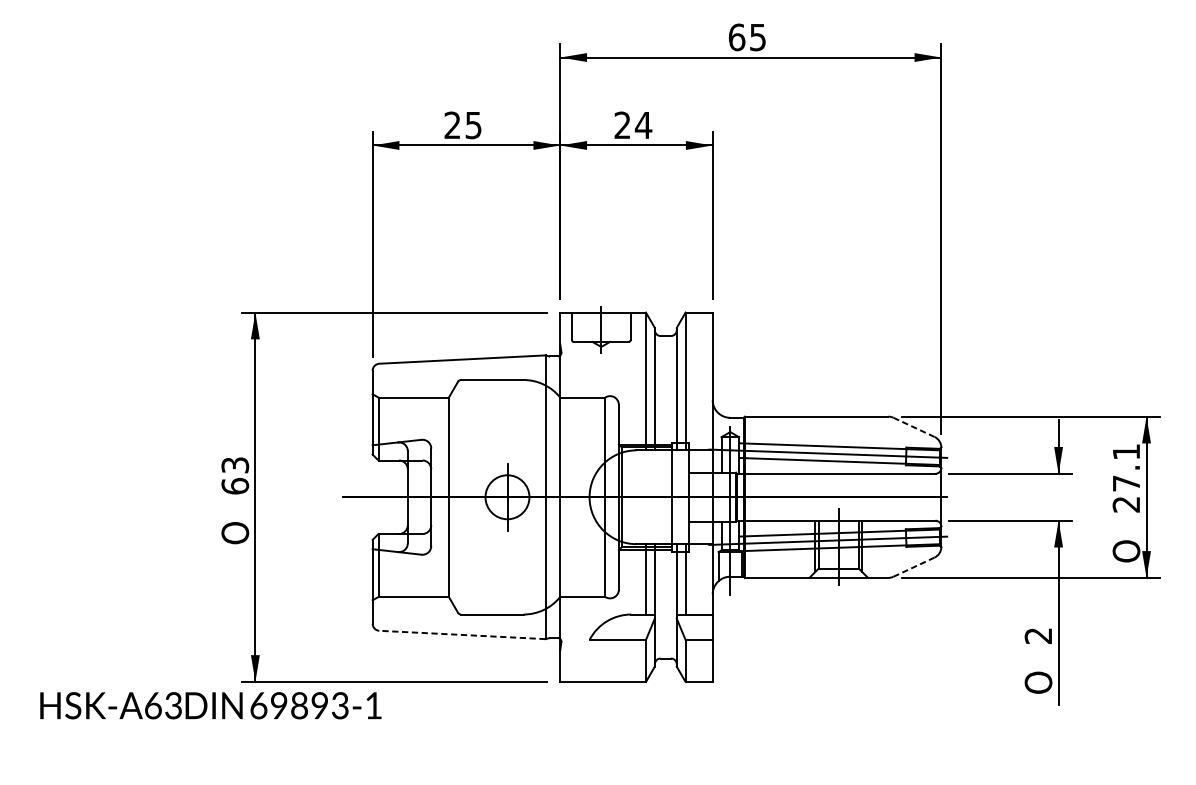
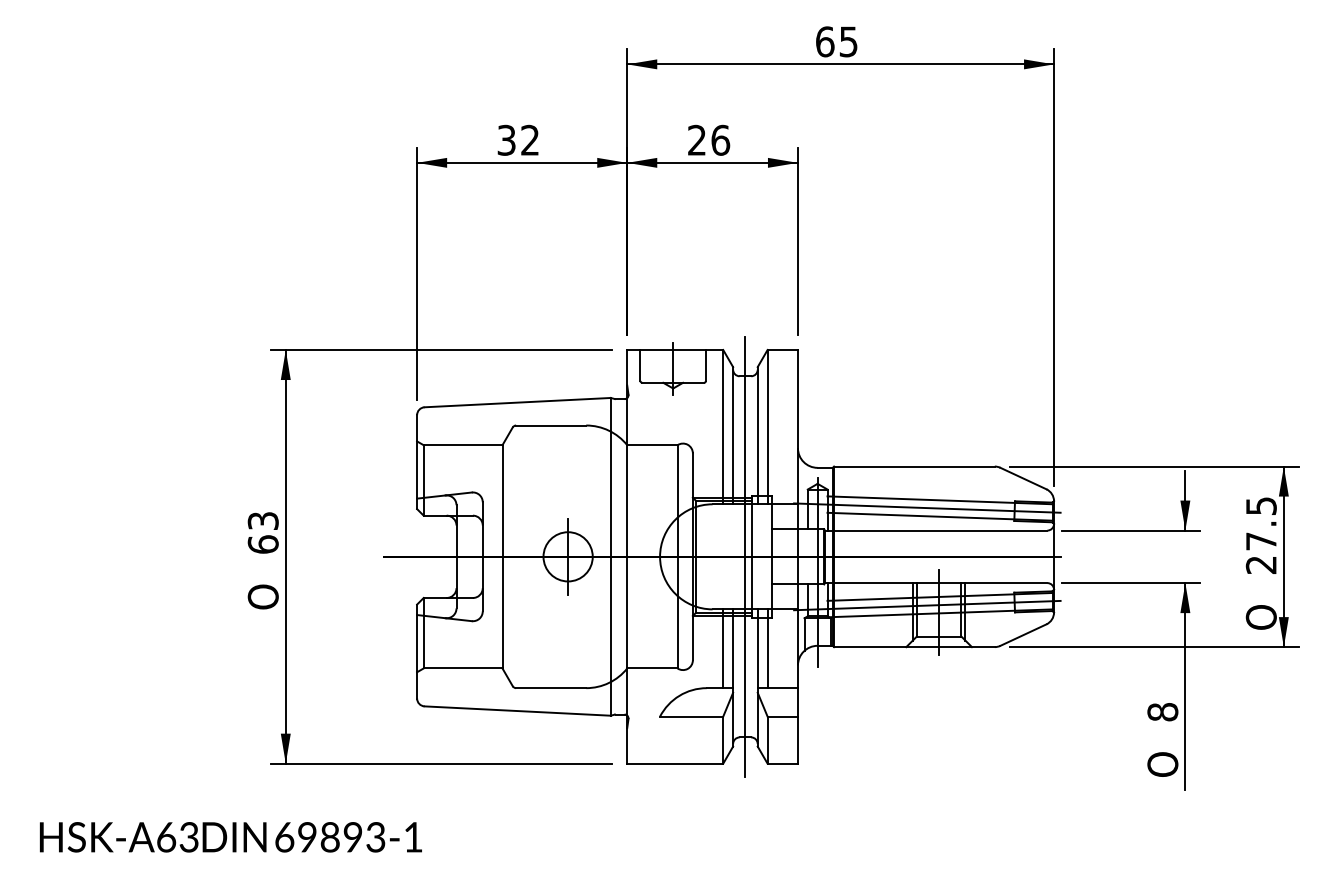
text: (462, 124) -> (517, 139), 25 -> 32
text: (643, 124) -> (720, 139), 24 -> 26
line: (914, 427) -> (1023, 478), dashed -> solid
text: (1126, 451) -> (1261, 505), 27.1 -> 27.5
line: (665, 496) -> (745, 556), added
line: (914, 566) -> (1023, 634), dashed -> solid
line: (462, 635) -> (517, 711), dashed -> solid
text: (1038, 636) -> (1162, 712), 2 -> 8
text: (210, 705) -> (230, 837), moved

